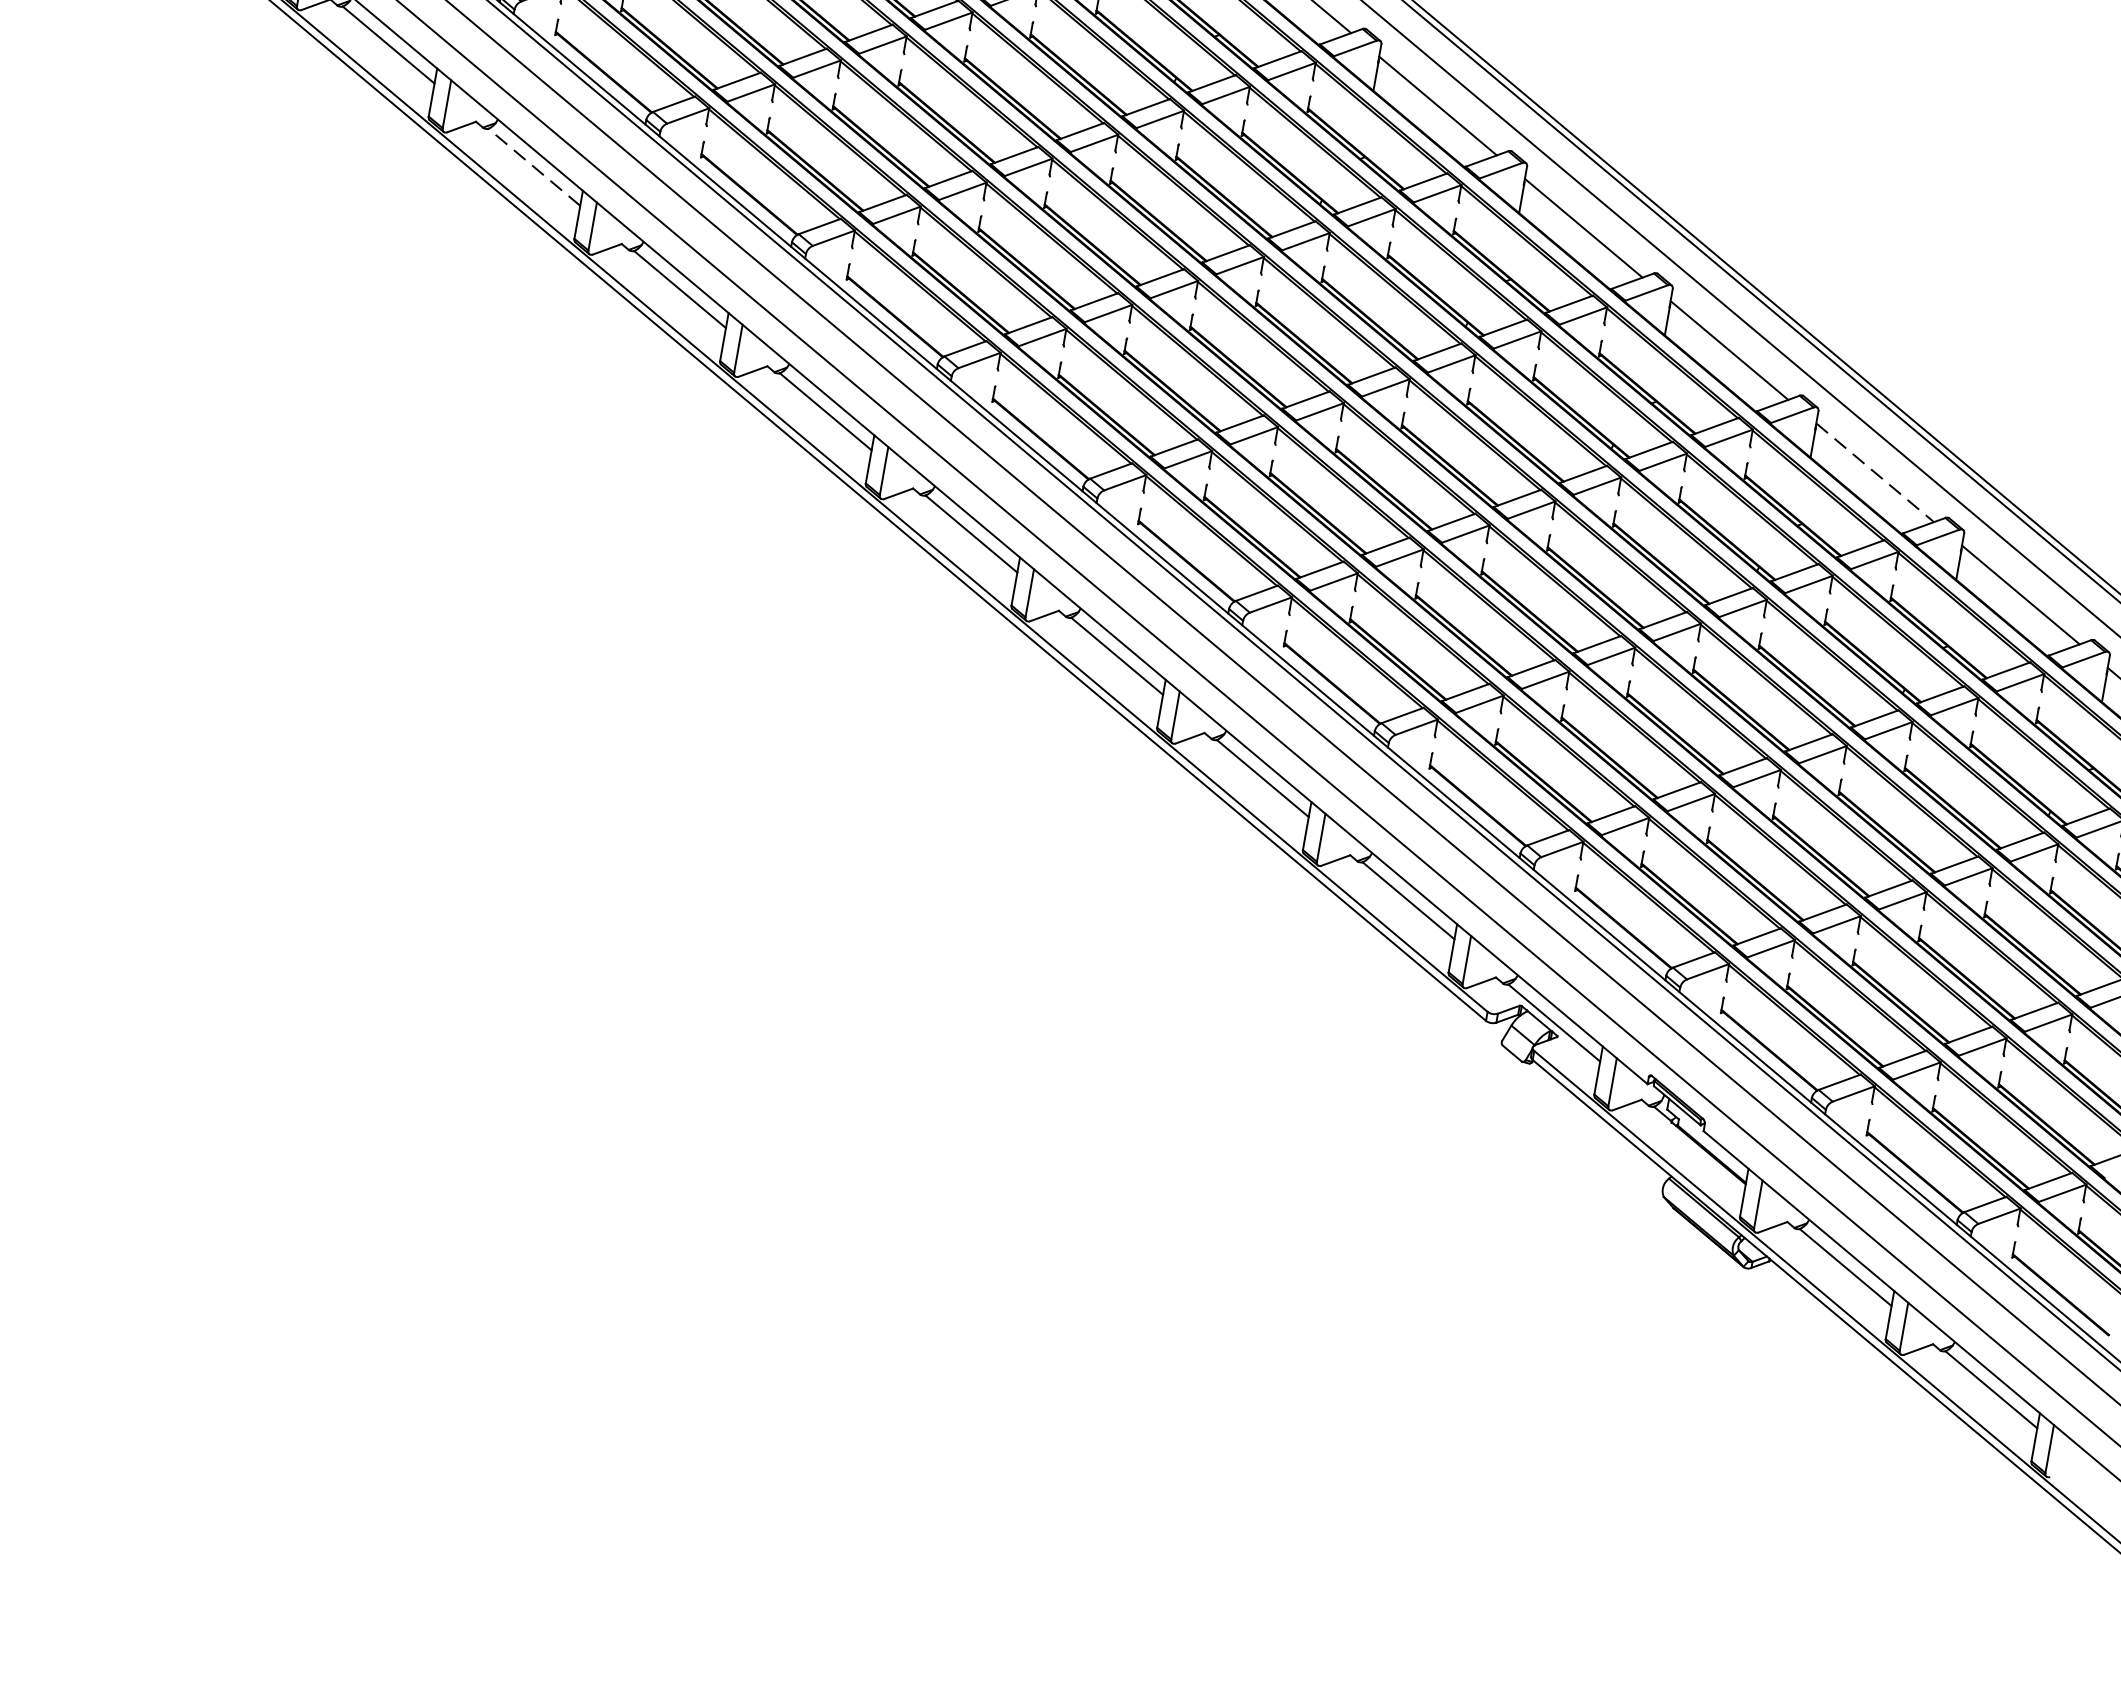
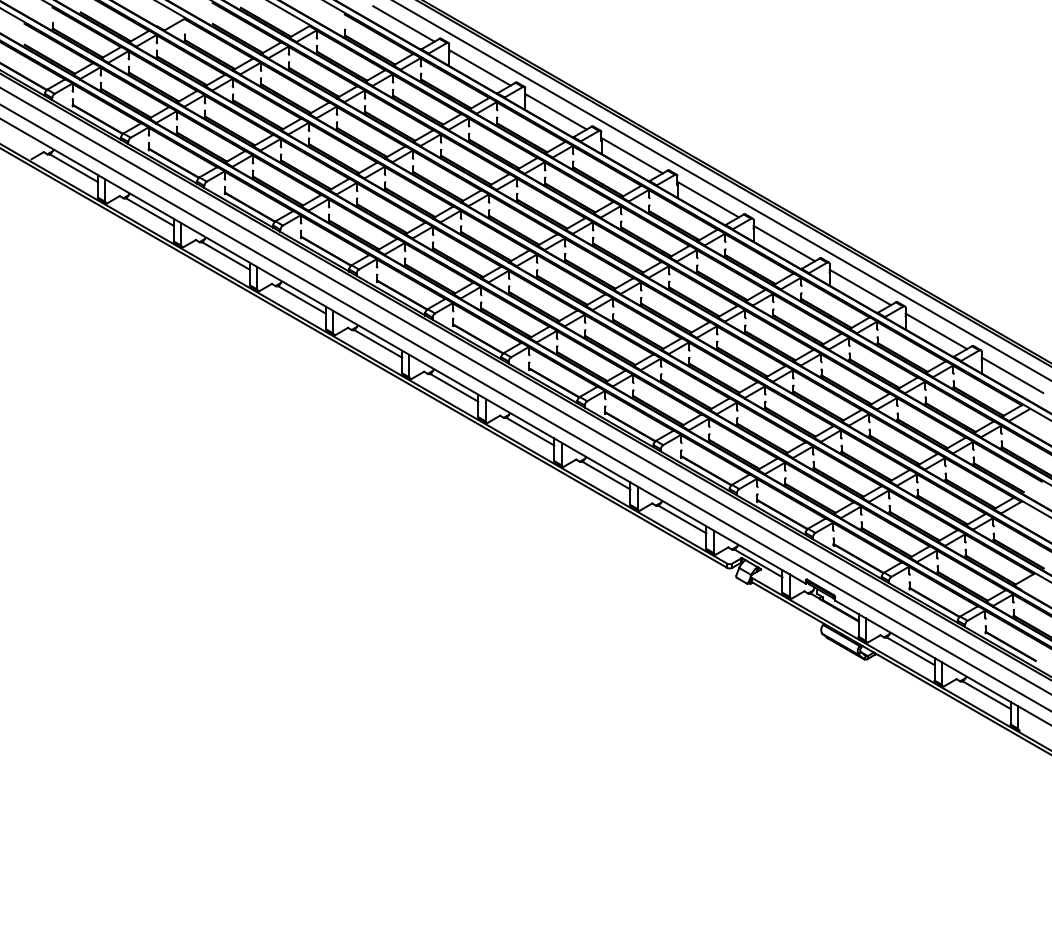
line: (535, 168) -> (226, 256), dashed -> solid
line: (1875, 472) -> (860, 287), dashed -> solid

